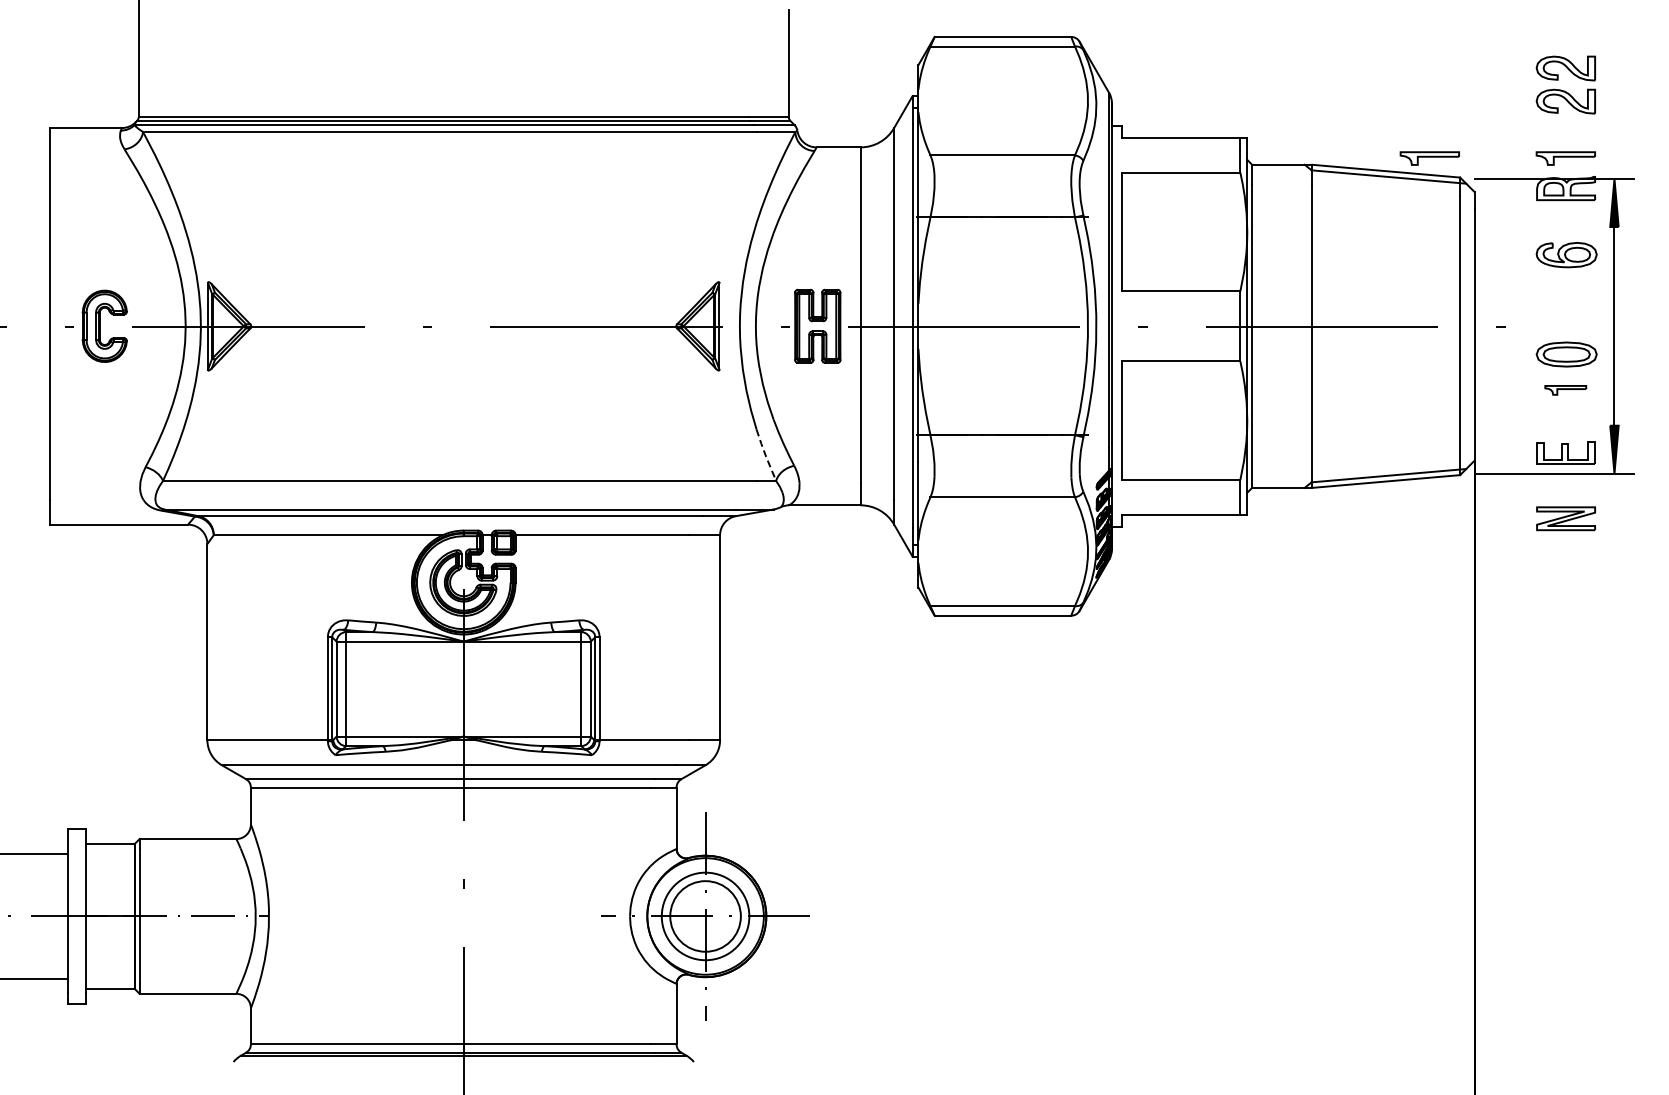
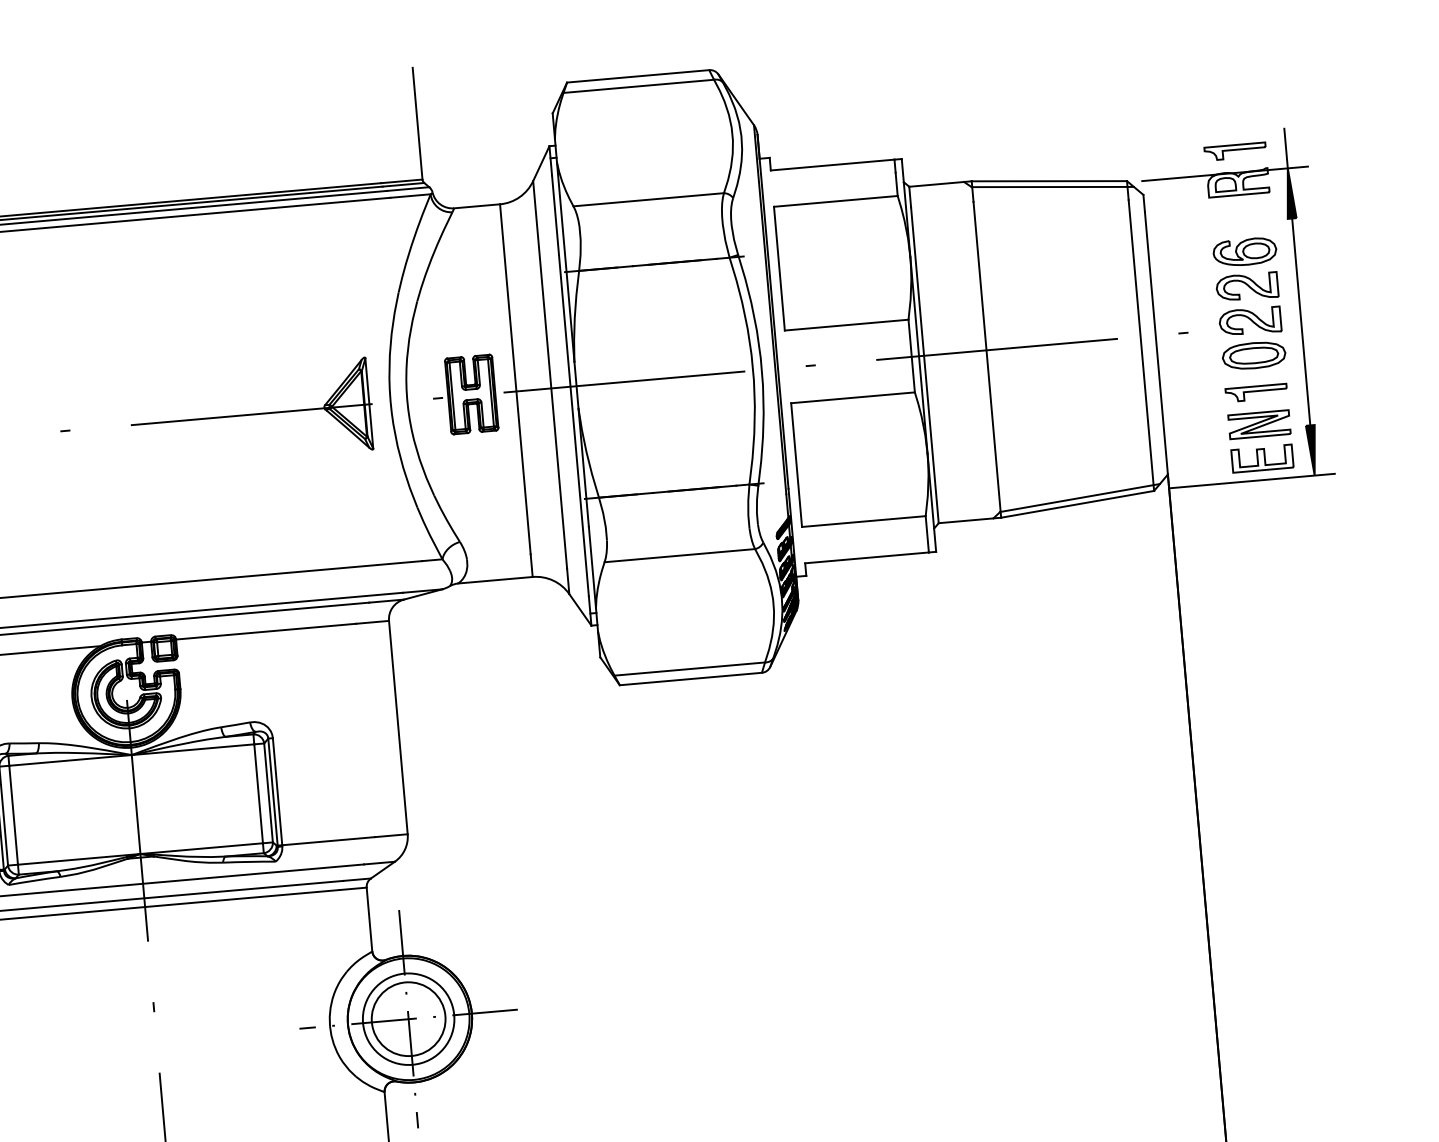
part: (1564, 90) -> (1247, 310), moved
part: (1429, 158) -> (1093, 164), removed
line: (1614, 159) -> (1286, 148), added
part: (1565, 390) -> (1256, 393), size x1.43
line: (765, 455) -> (429, 533), dashed -> solid
part: (1565, 518) -> (1258, 424), moved

